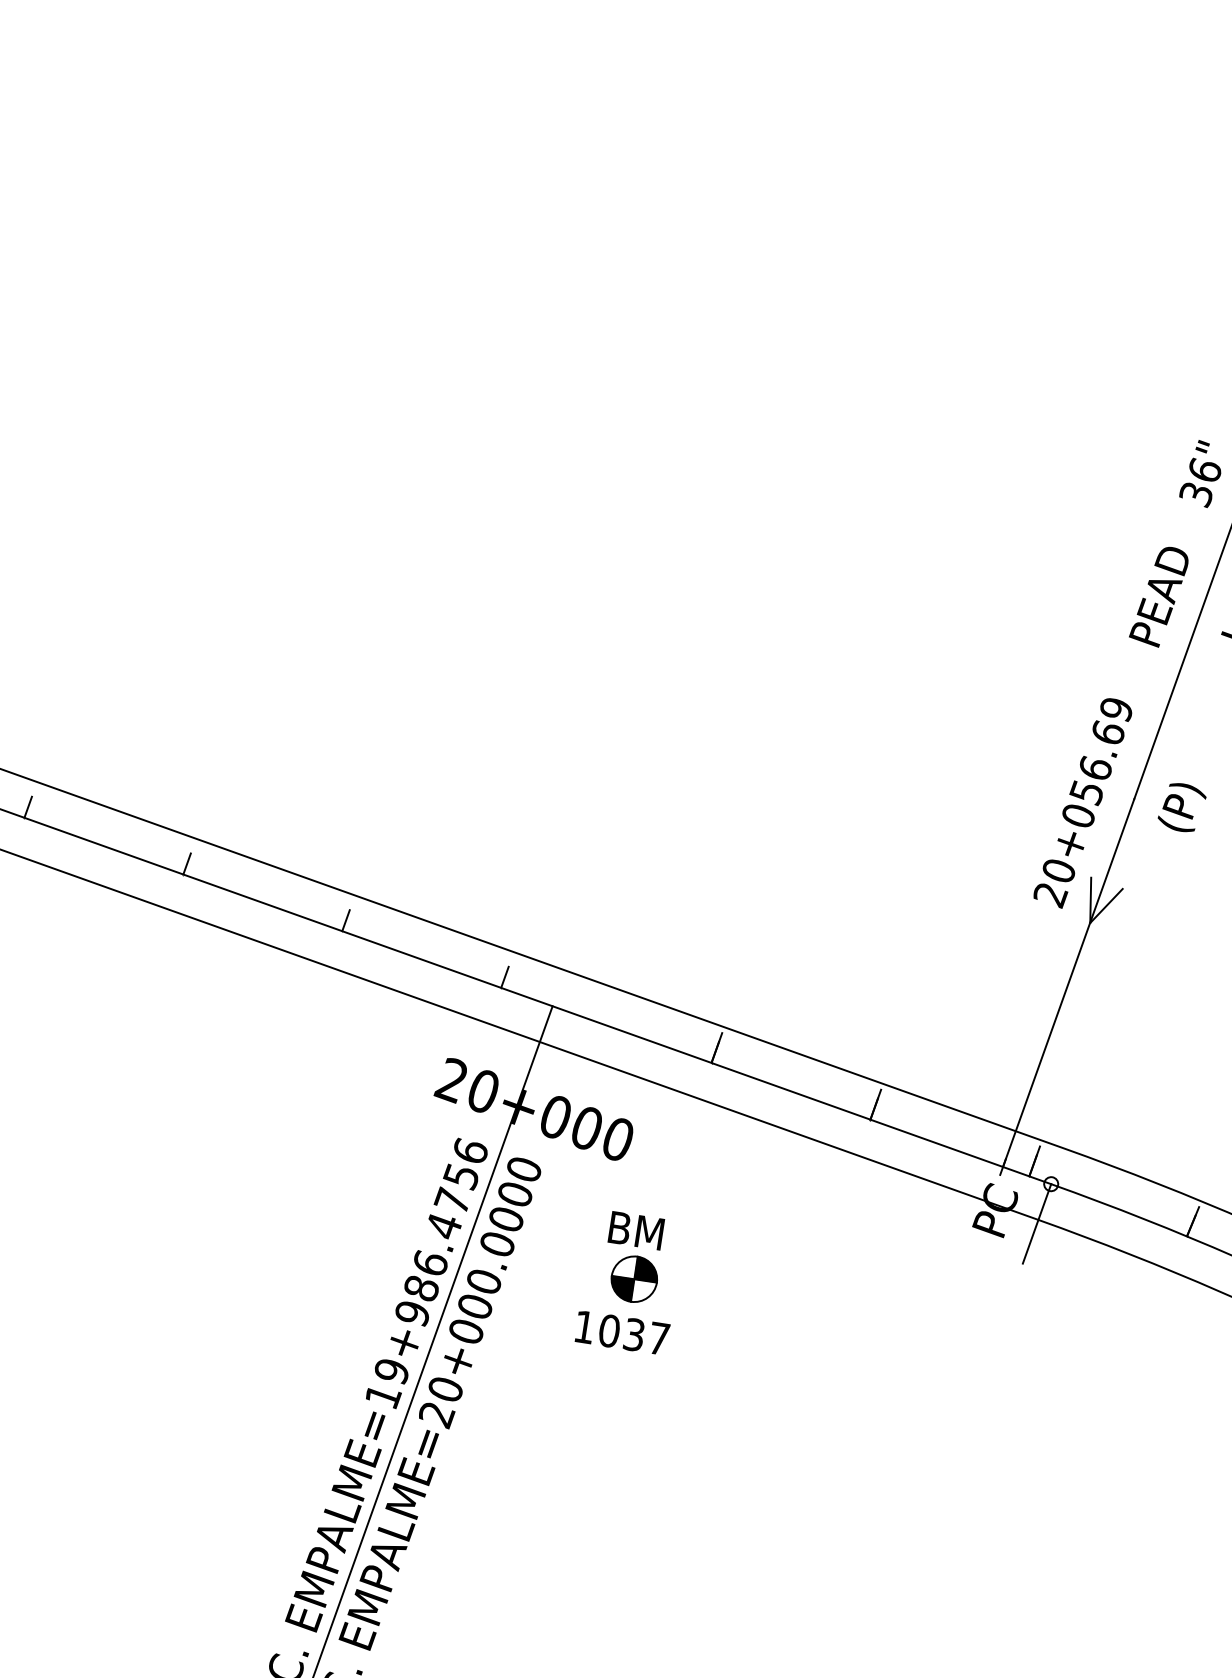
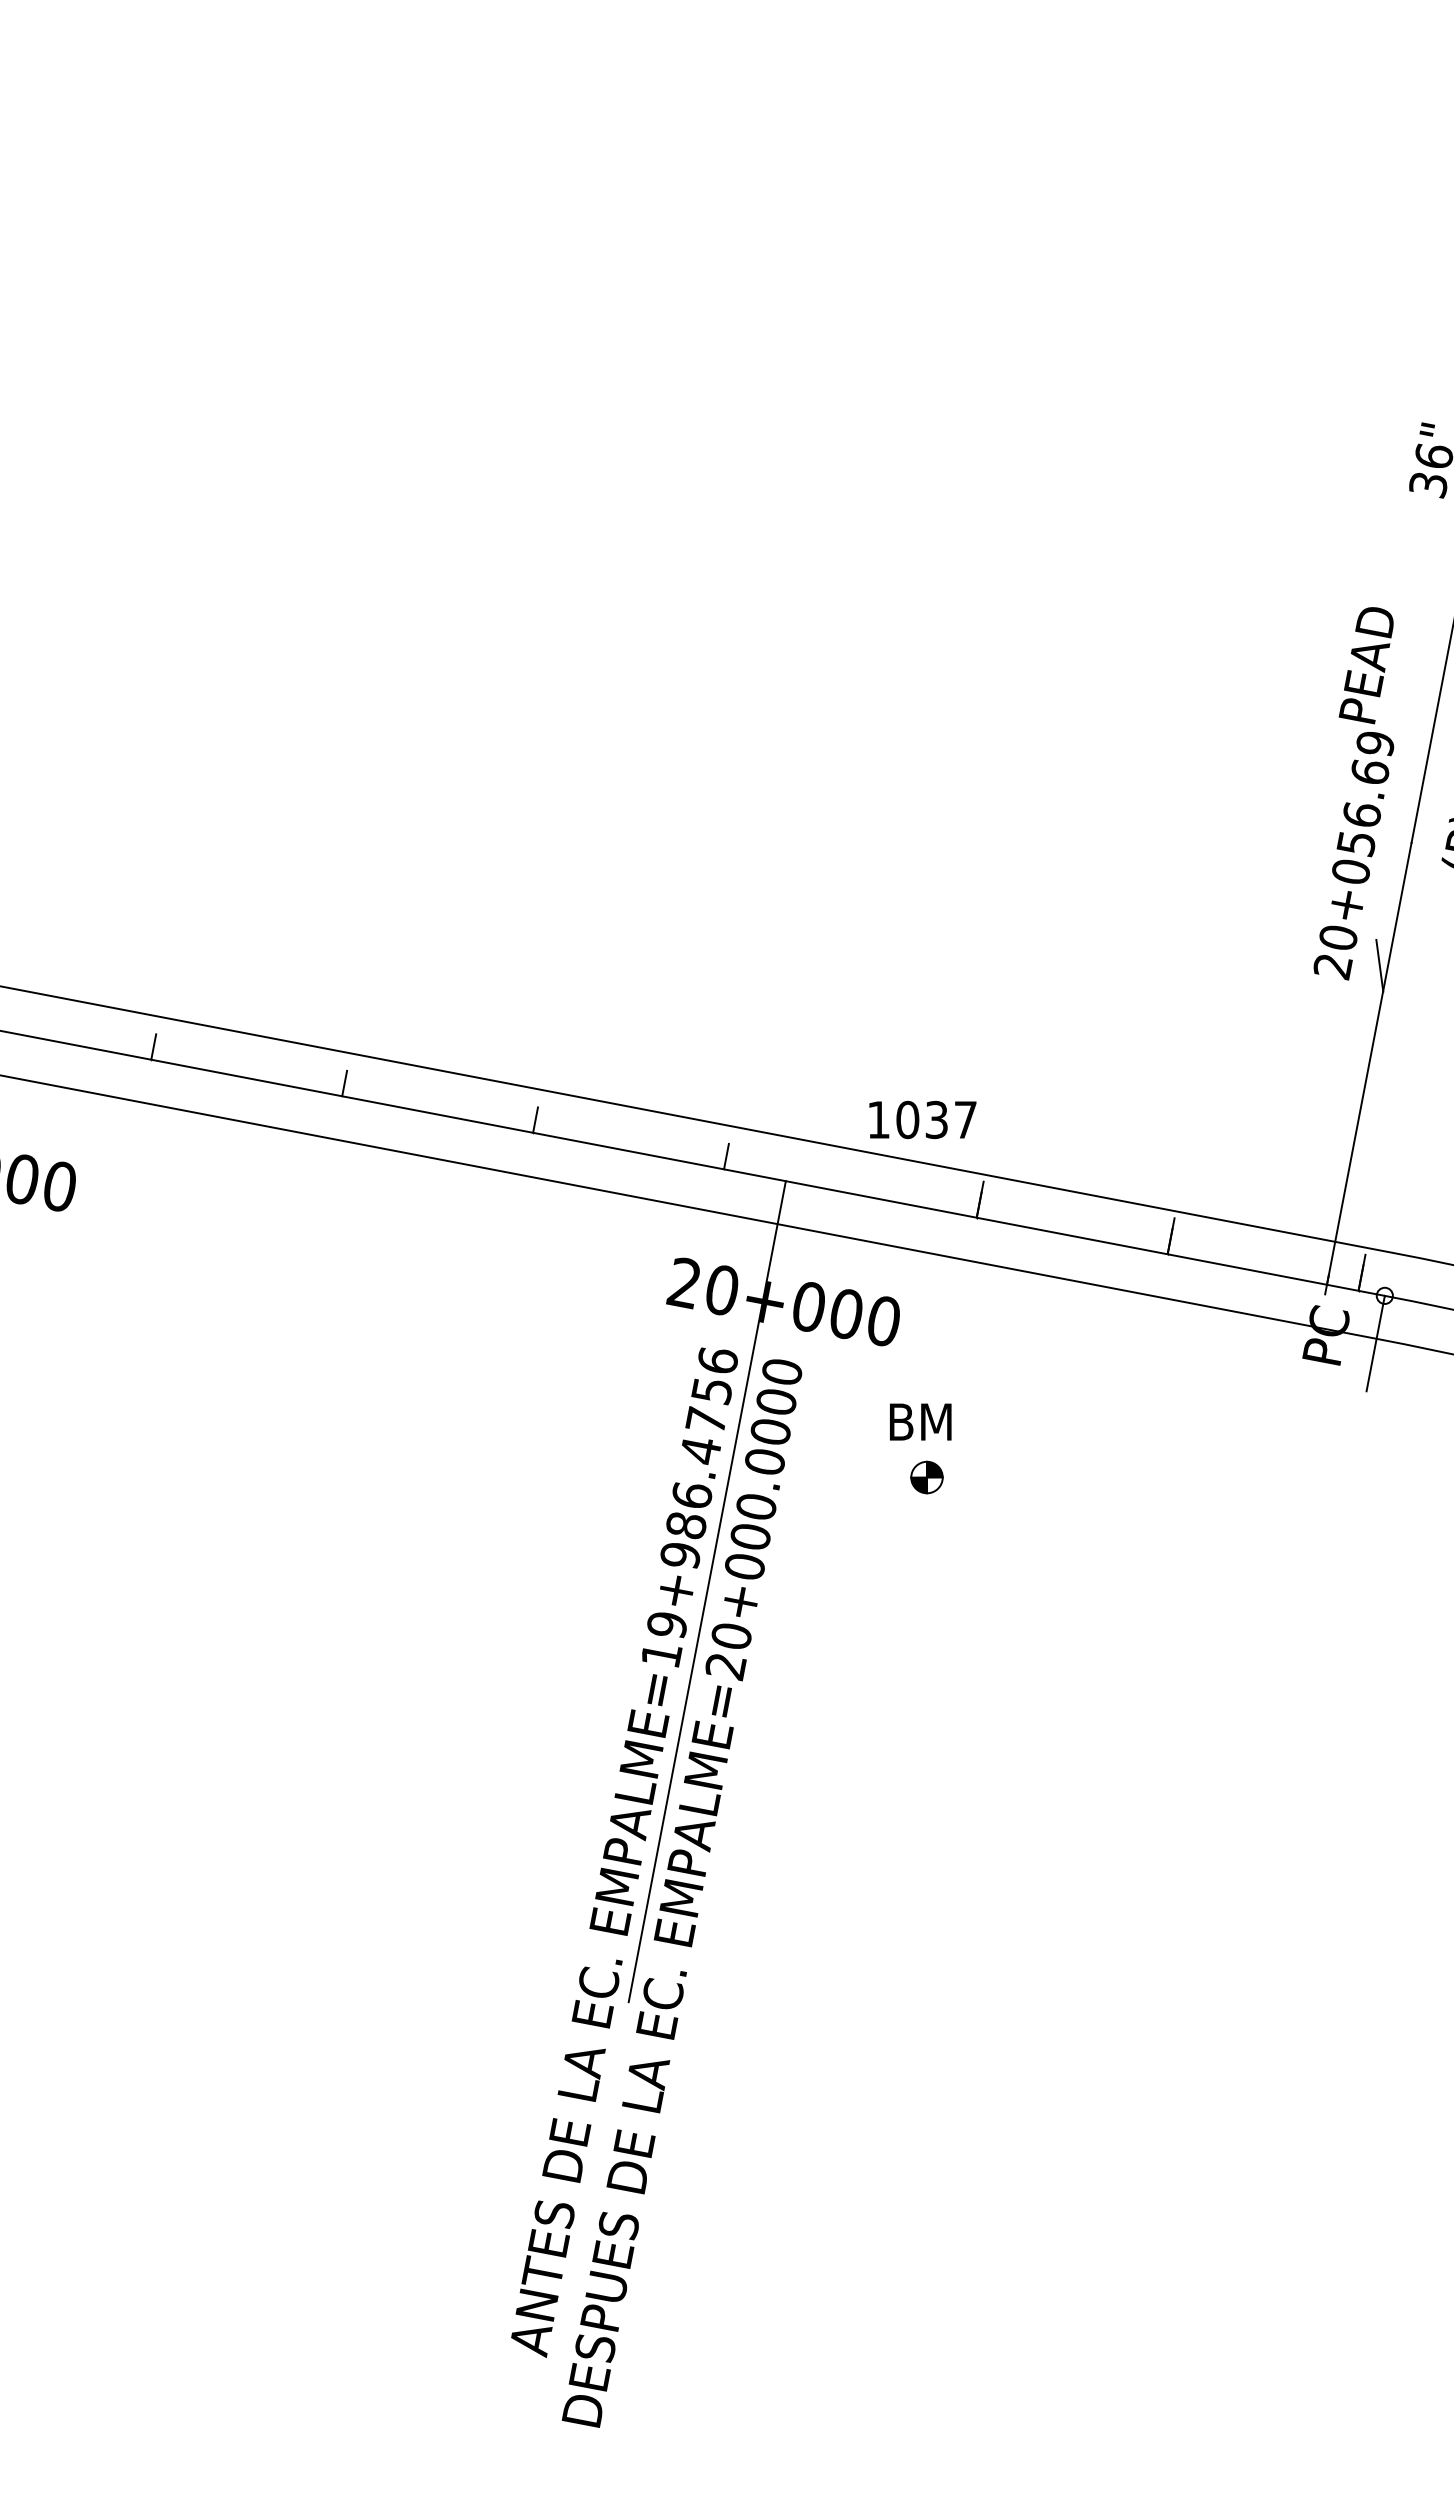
text: (1158, 596) -> (1365, 665), moved
line: (1106, 906) -> (1398, 969), removed
part: (633, 1279) -> (926, 1477), size x0.6
text: (622, 1332) -> (922, 1119), moved

